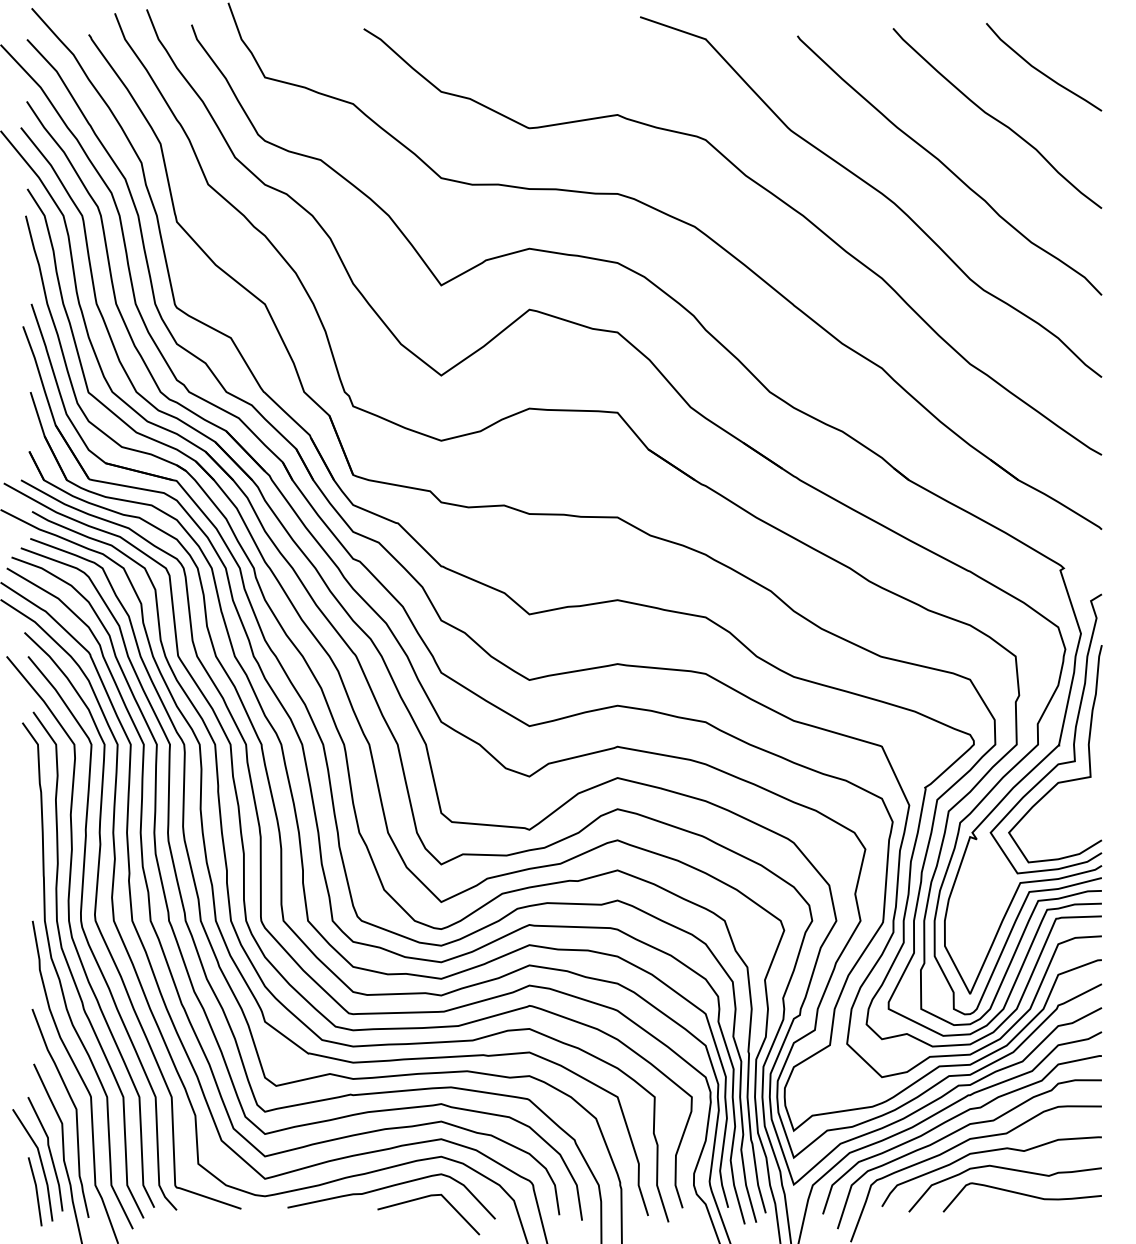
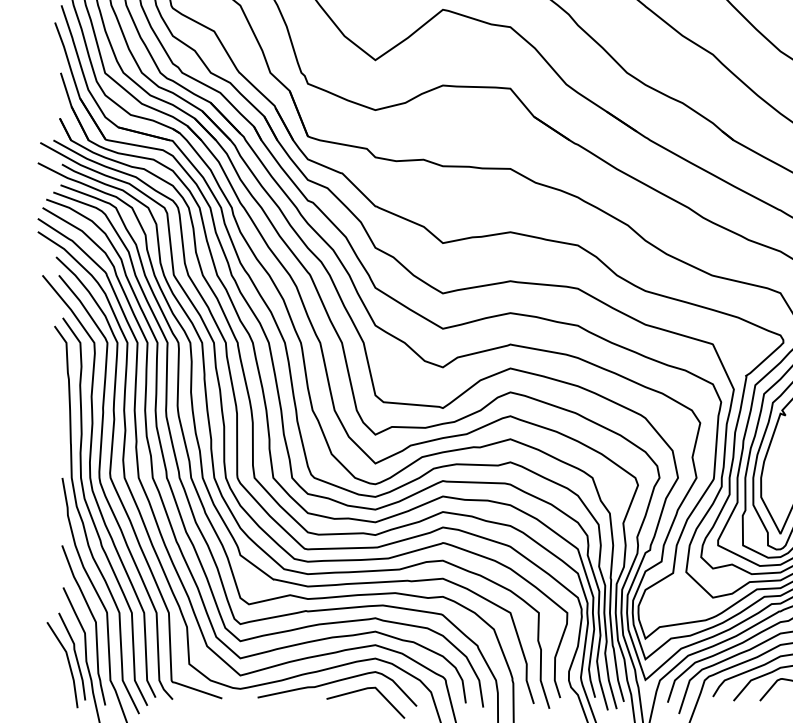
line: (35, 1191) -> (64, 685), removed

